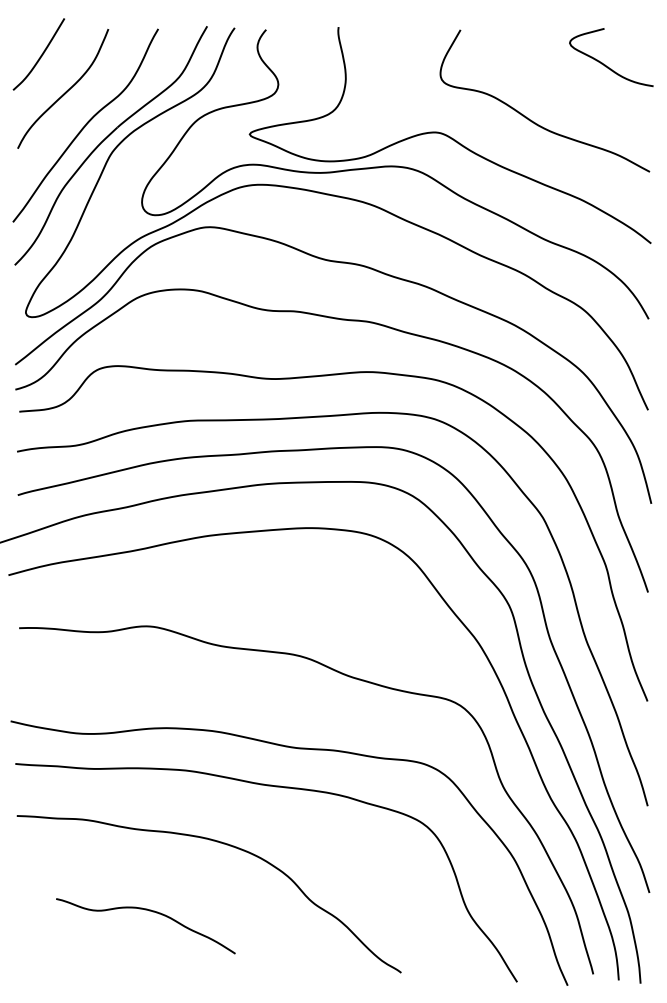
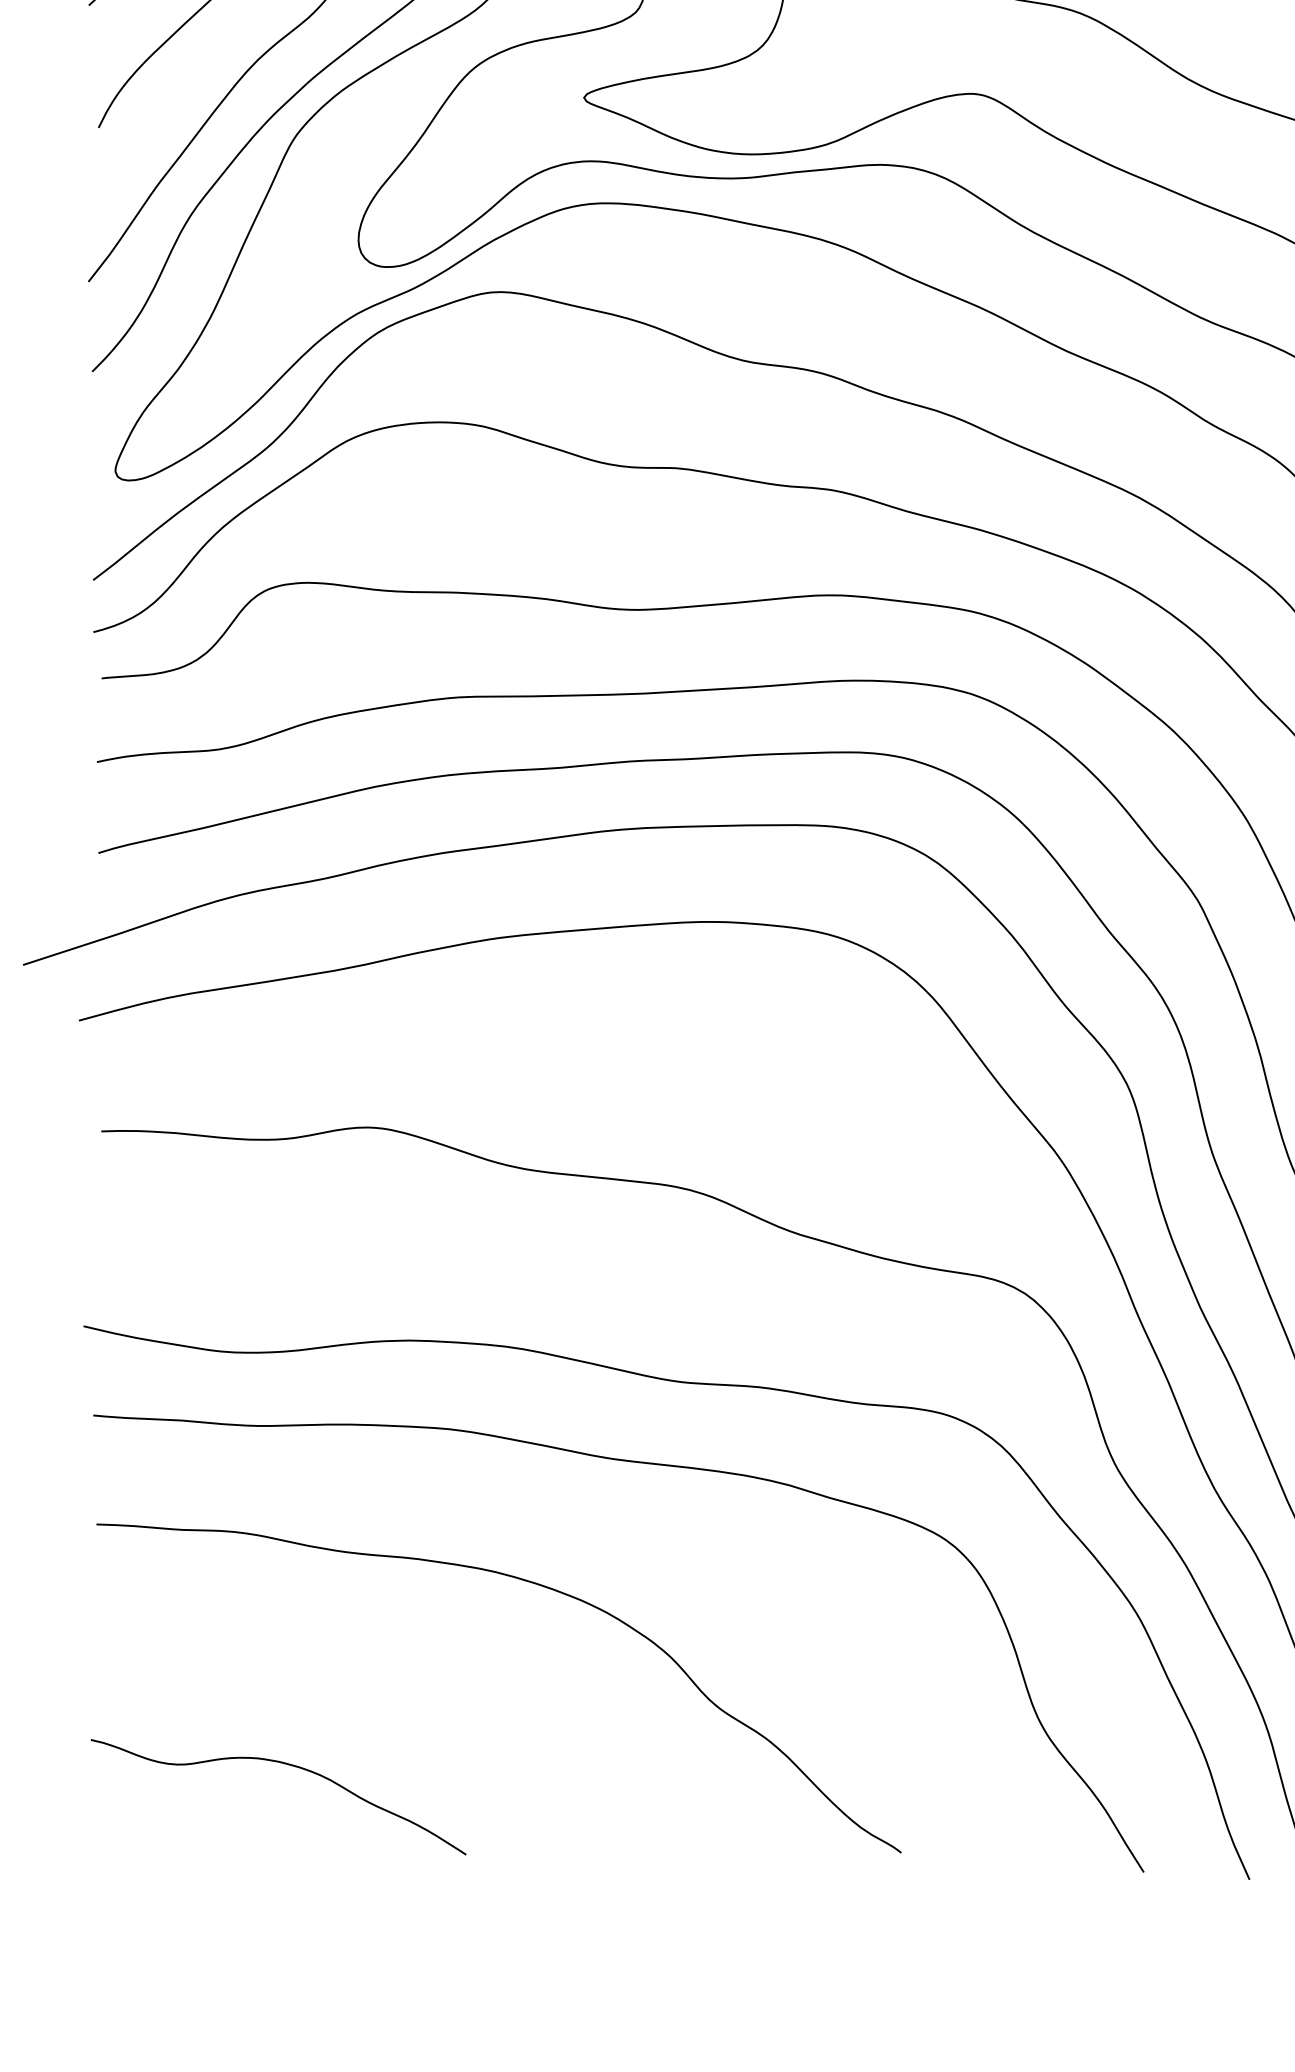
curve: (149, 911) -> (286, 1766), moved

